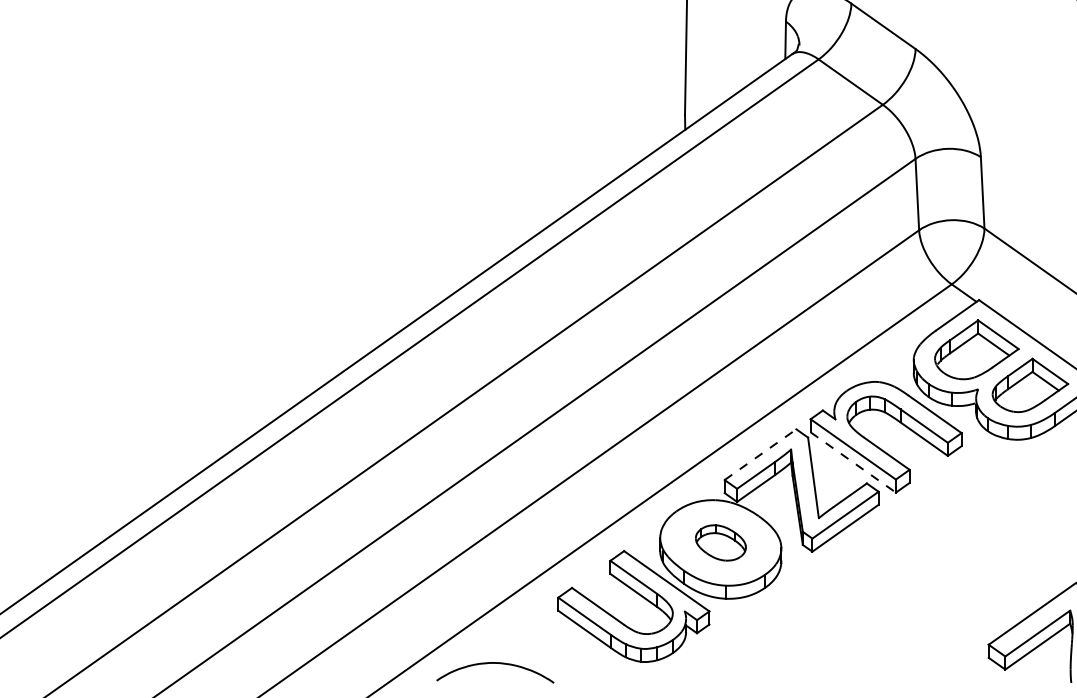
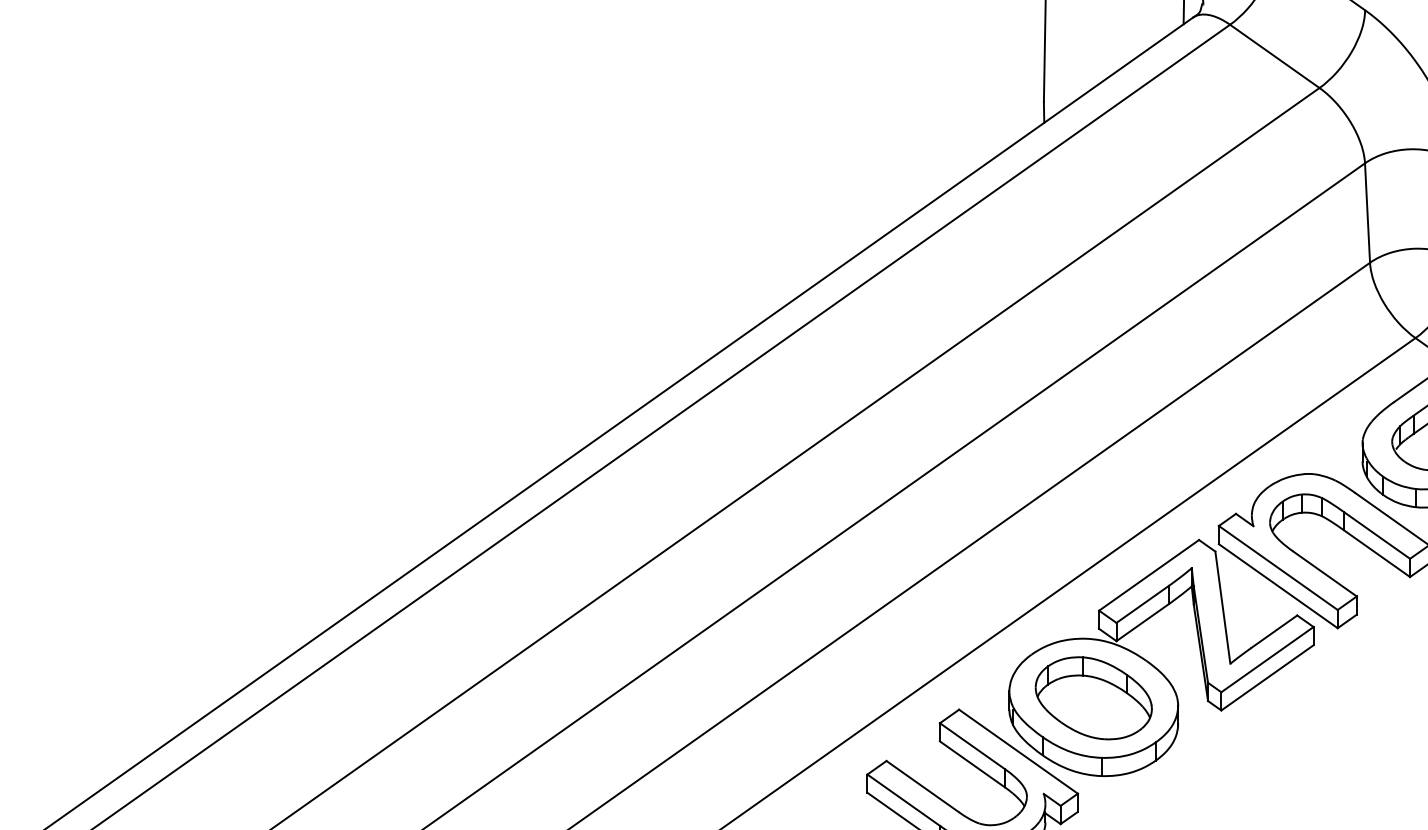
line: (760, 454) -> (1149, 575), dashed -> solid
line: (853, 462) -> (1278, 586), dashed -> solid
part: (720, 542) -> (1093, 697), size x1.67

